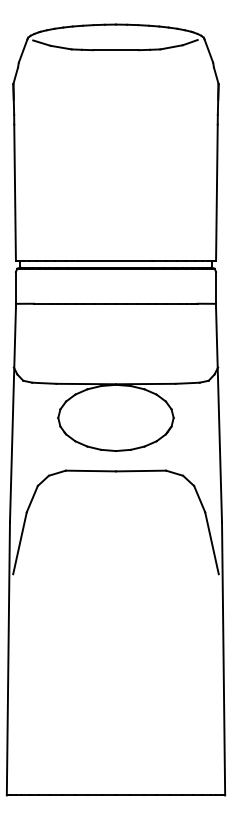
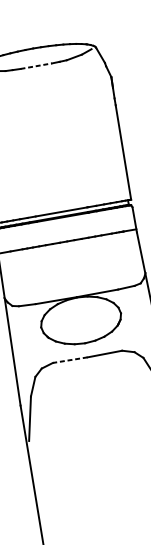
line: (116, 50) -> (36, 66), solid -> dashed
line: (90, 471) -> (70, 360), solid -> dashed

